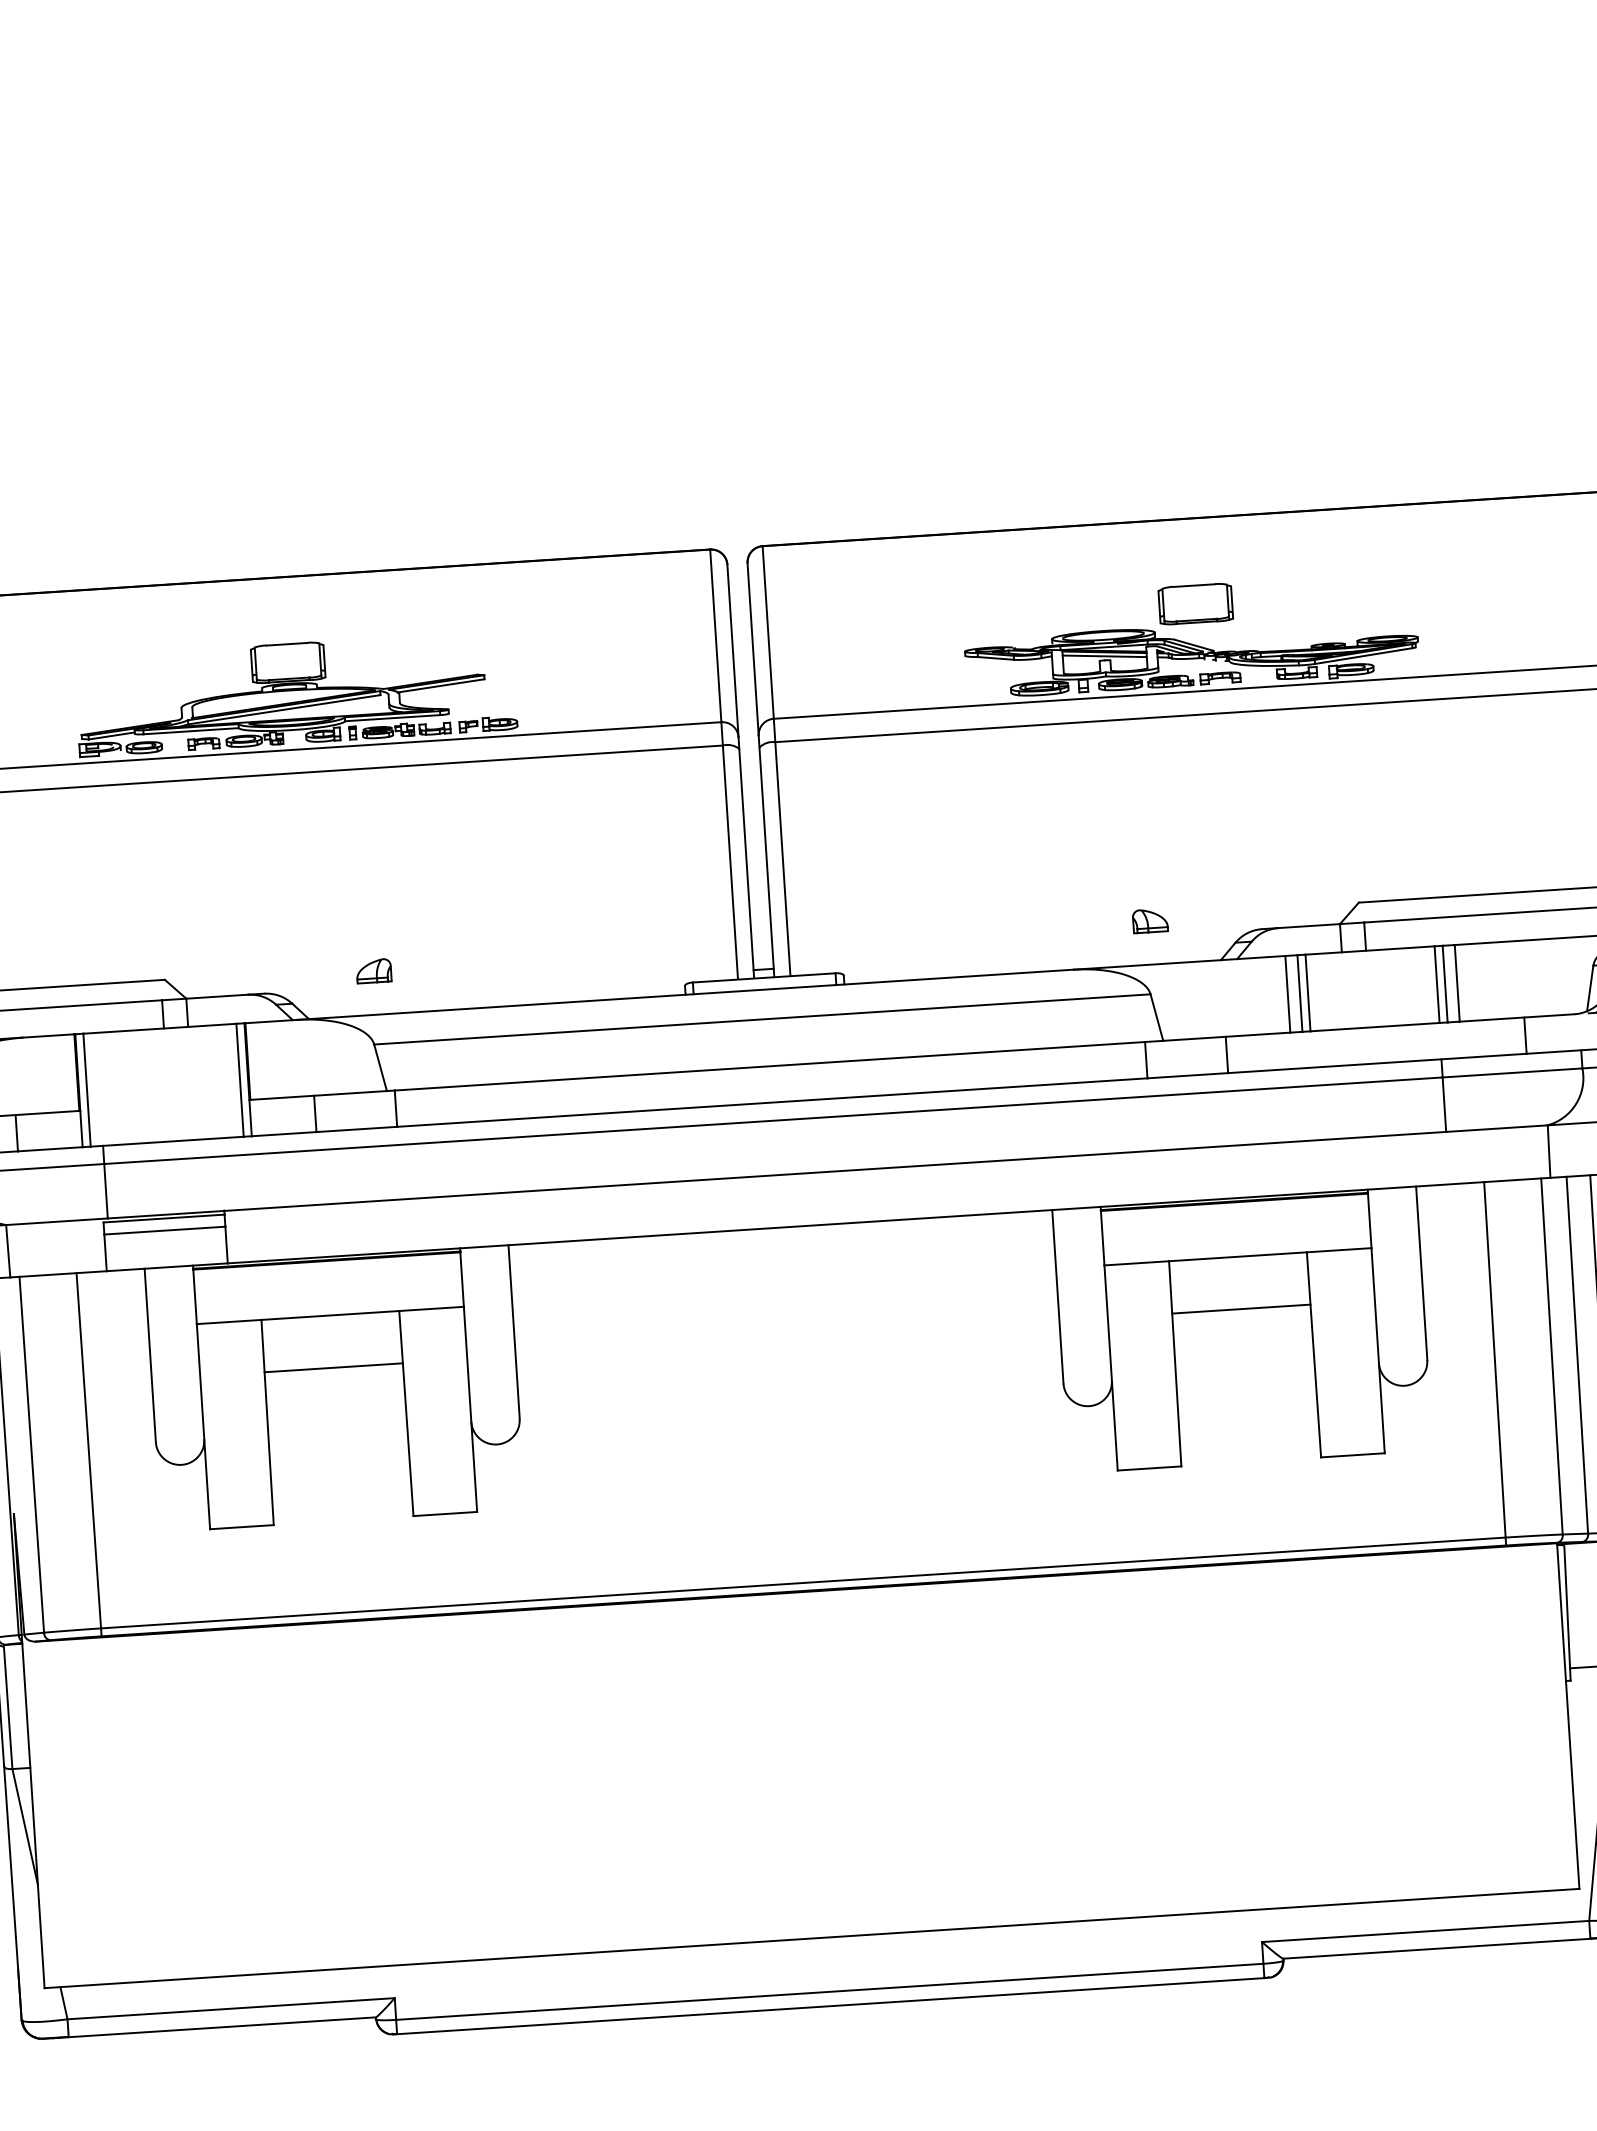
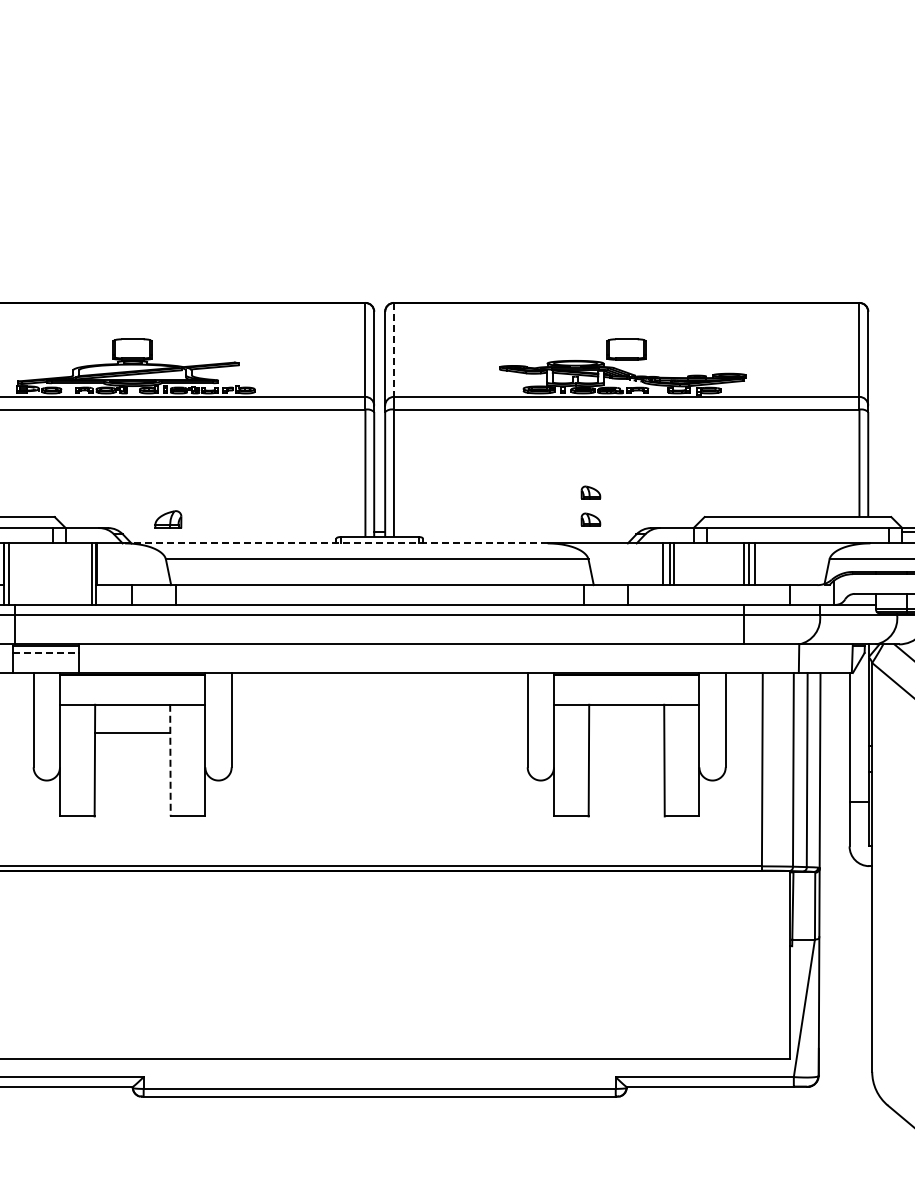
line: (767, 631) -> (393, 349), solid -> dashed
part: (1146, 871) -> (590, 492), added
part: (374, 970) -> (168, 519), size x1.4
line: (683, 995) -> (335, 543), solid -> dashed
line: (163, 1229) -> (45, 652), solid -> dashed
line: (1240, 1309) -> (626, 733), removed
line: (406, 1413) -> (170, 760), solid -> dashed

